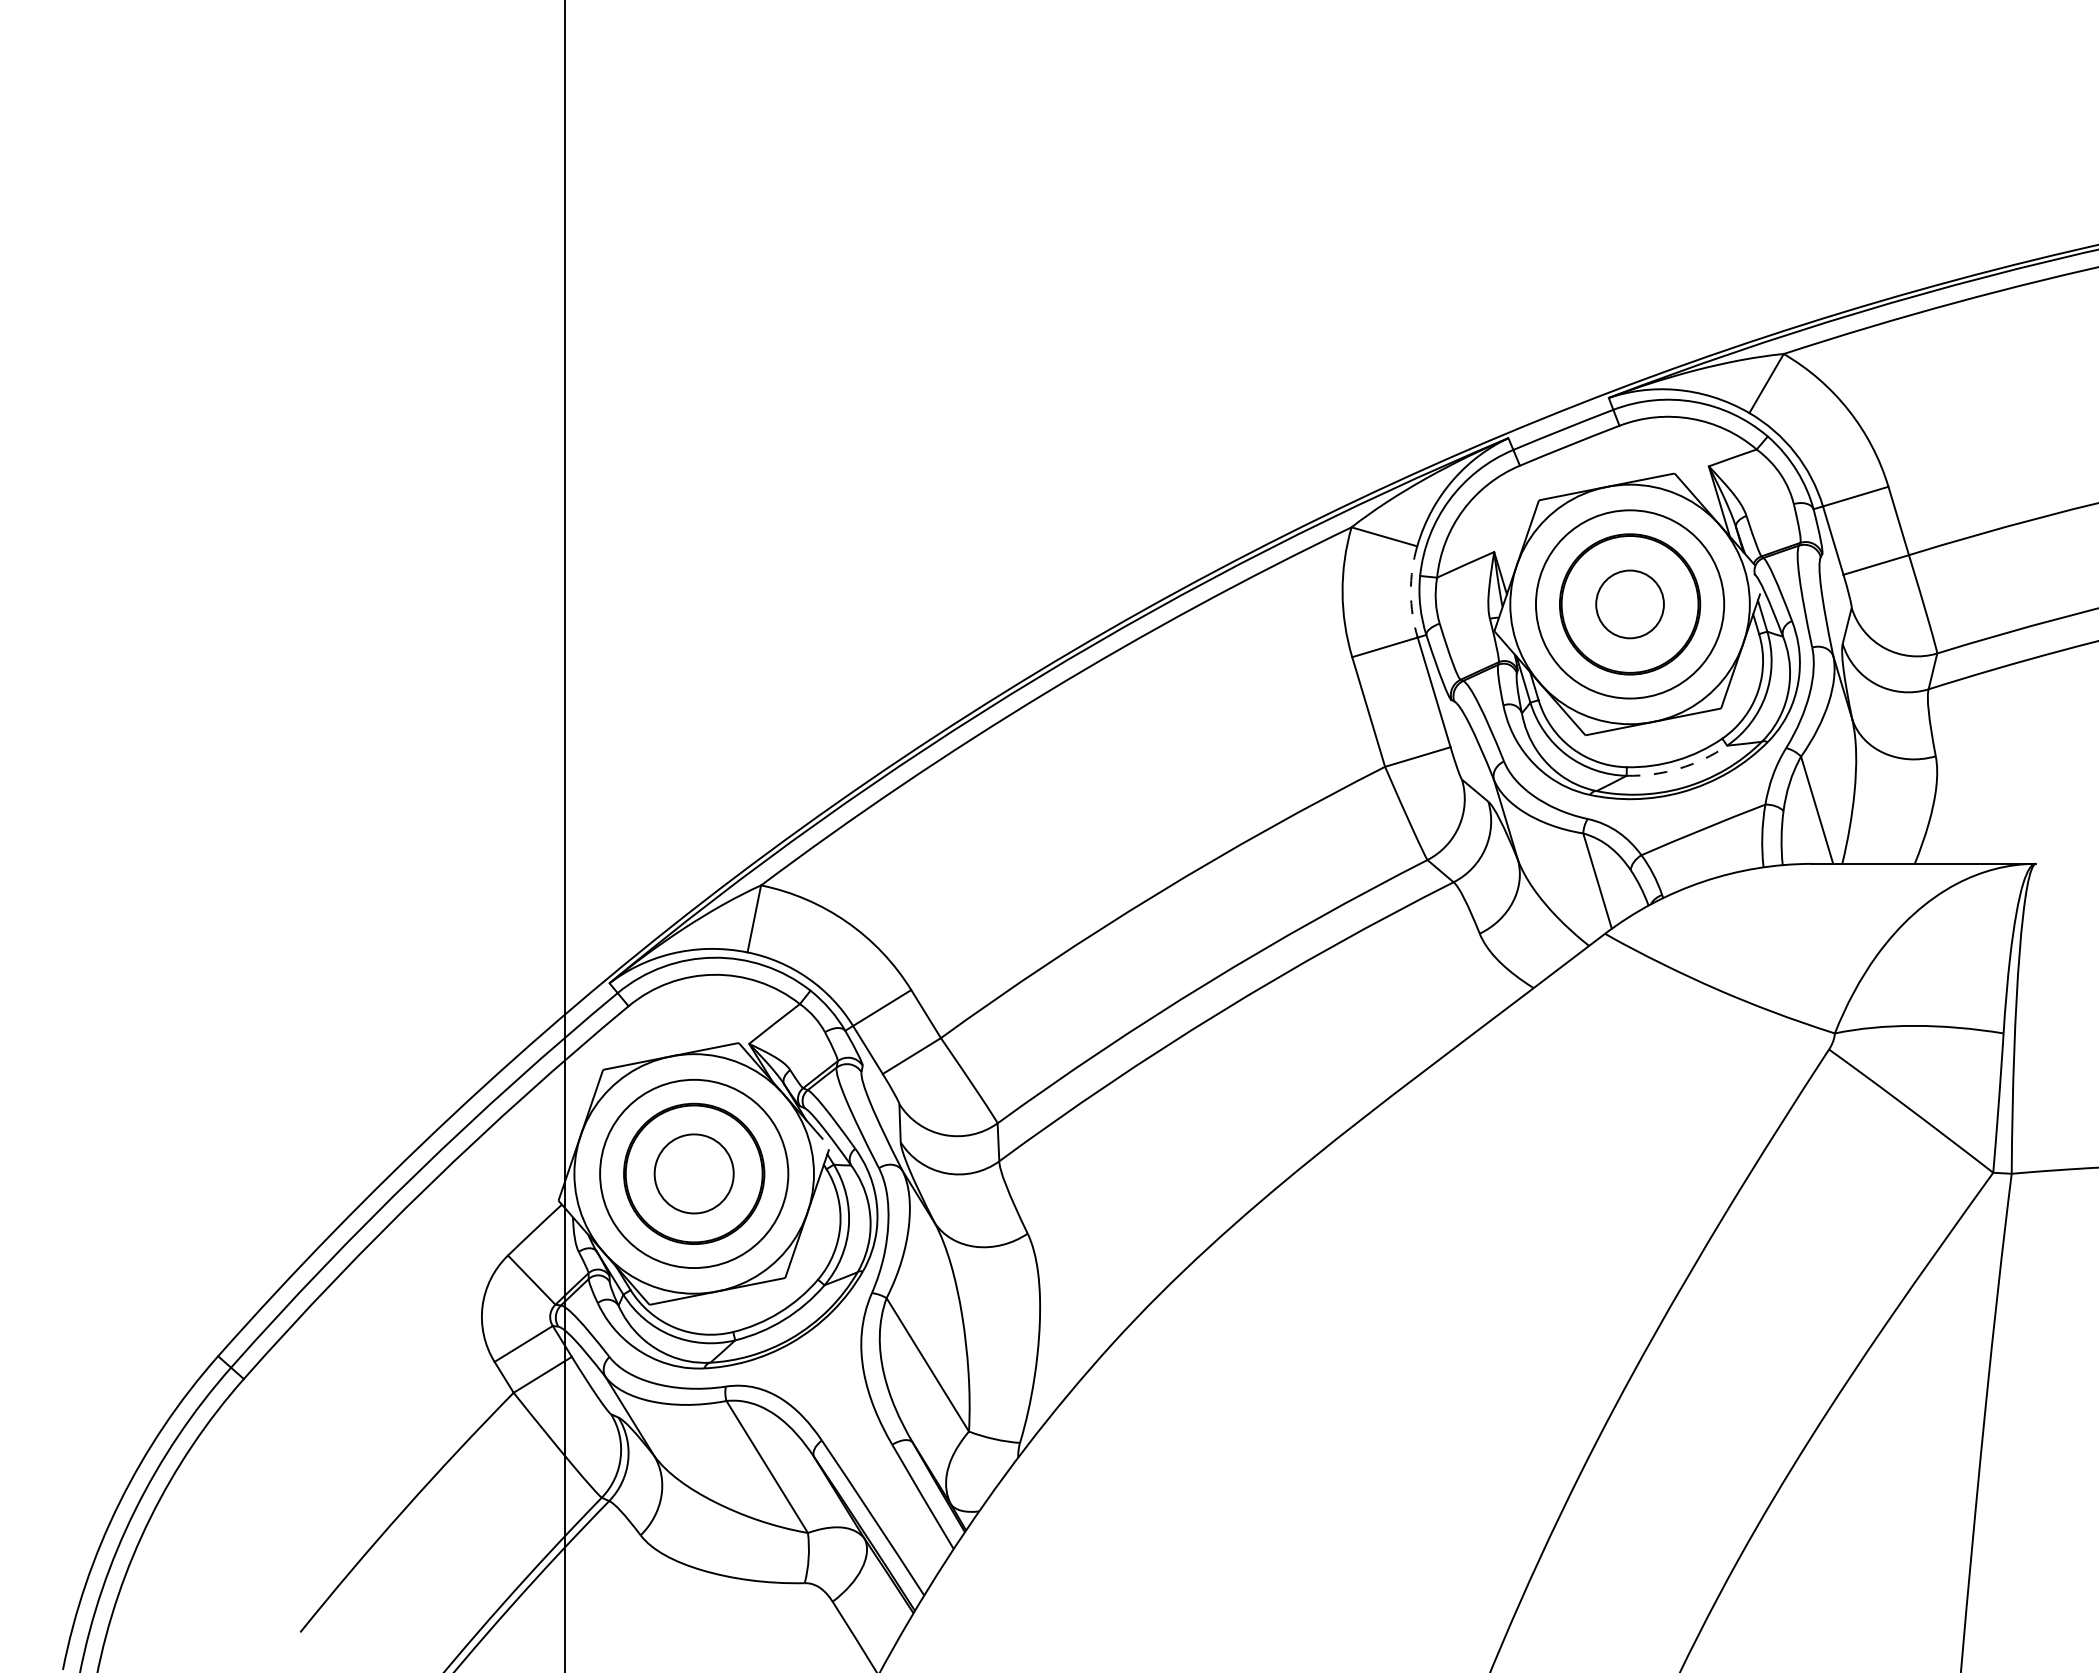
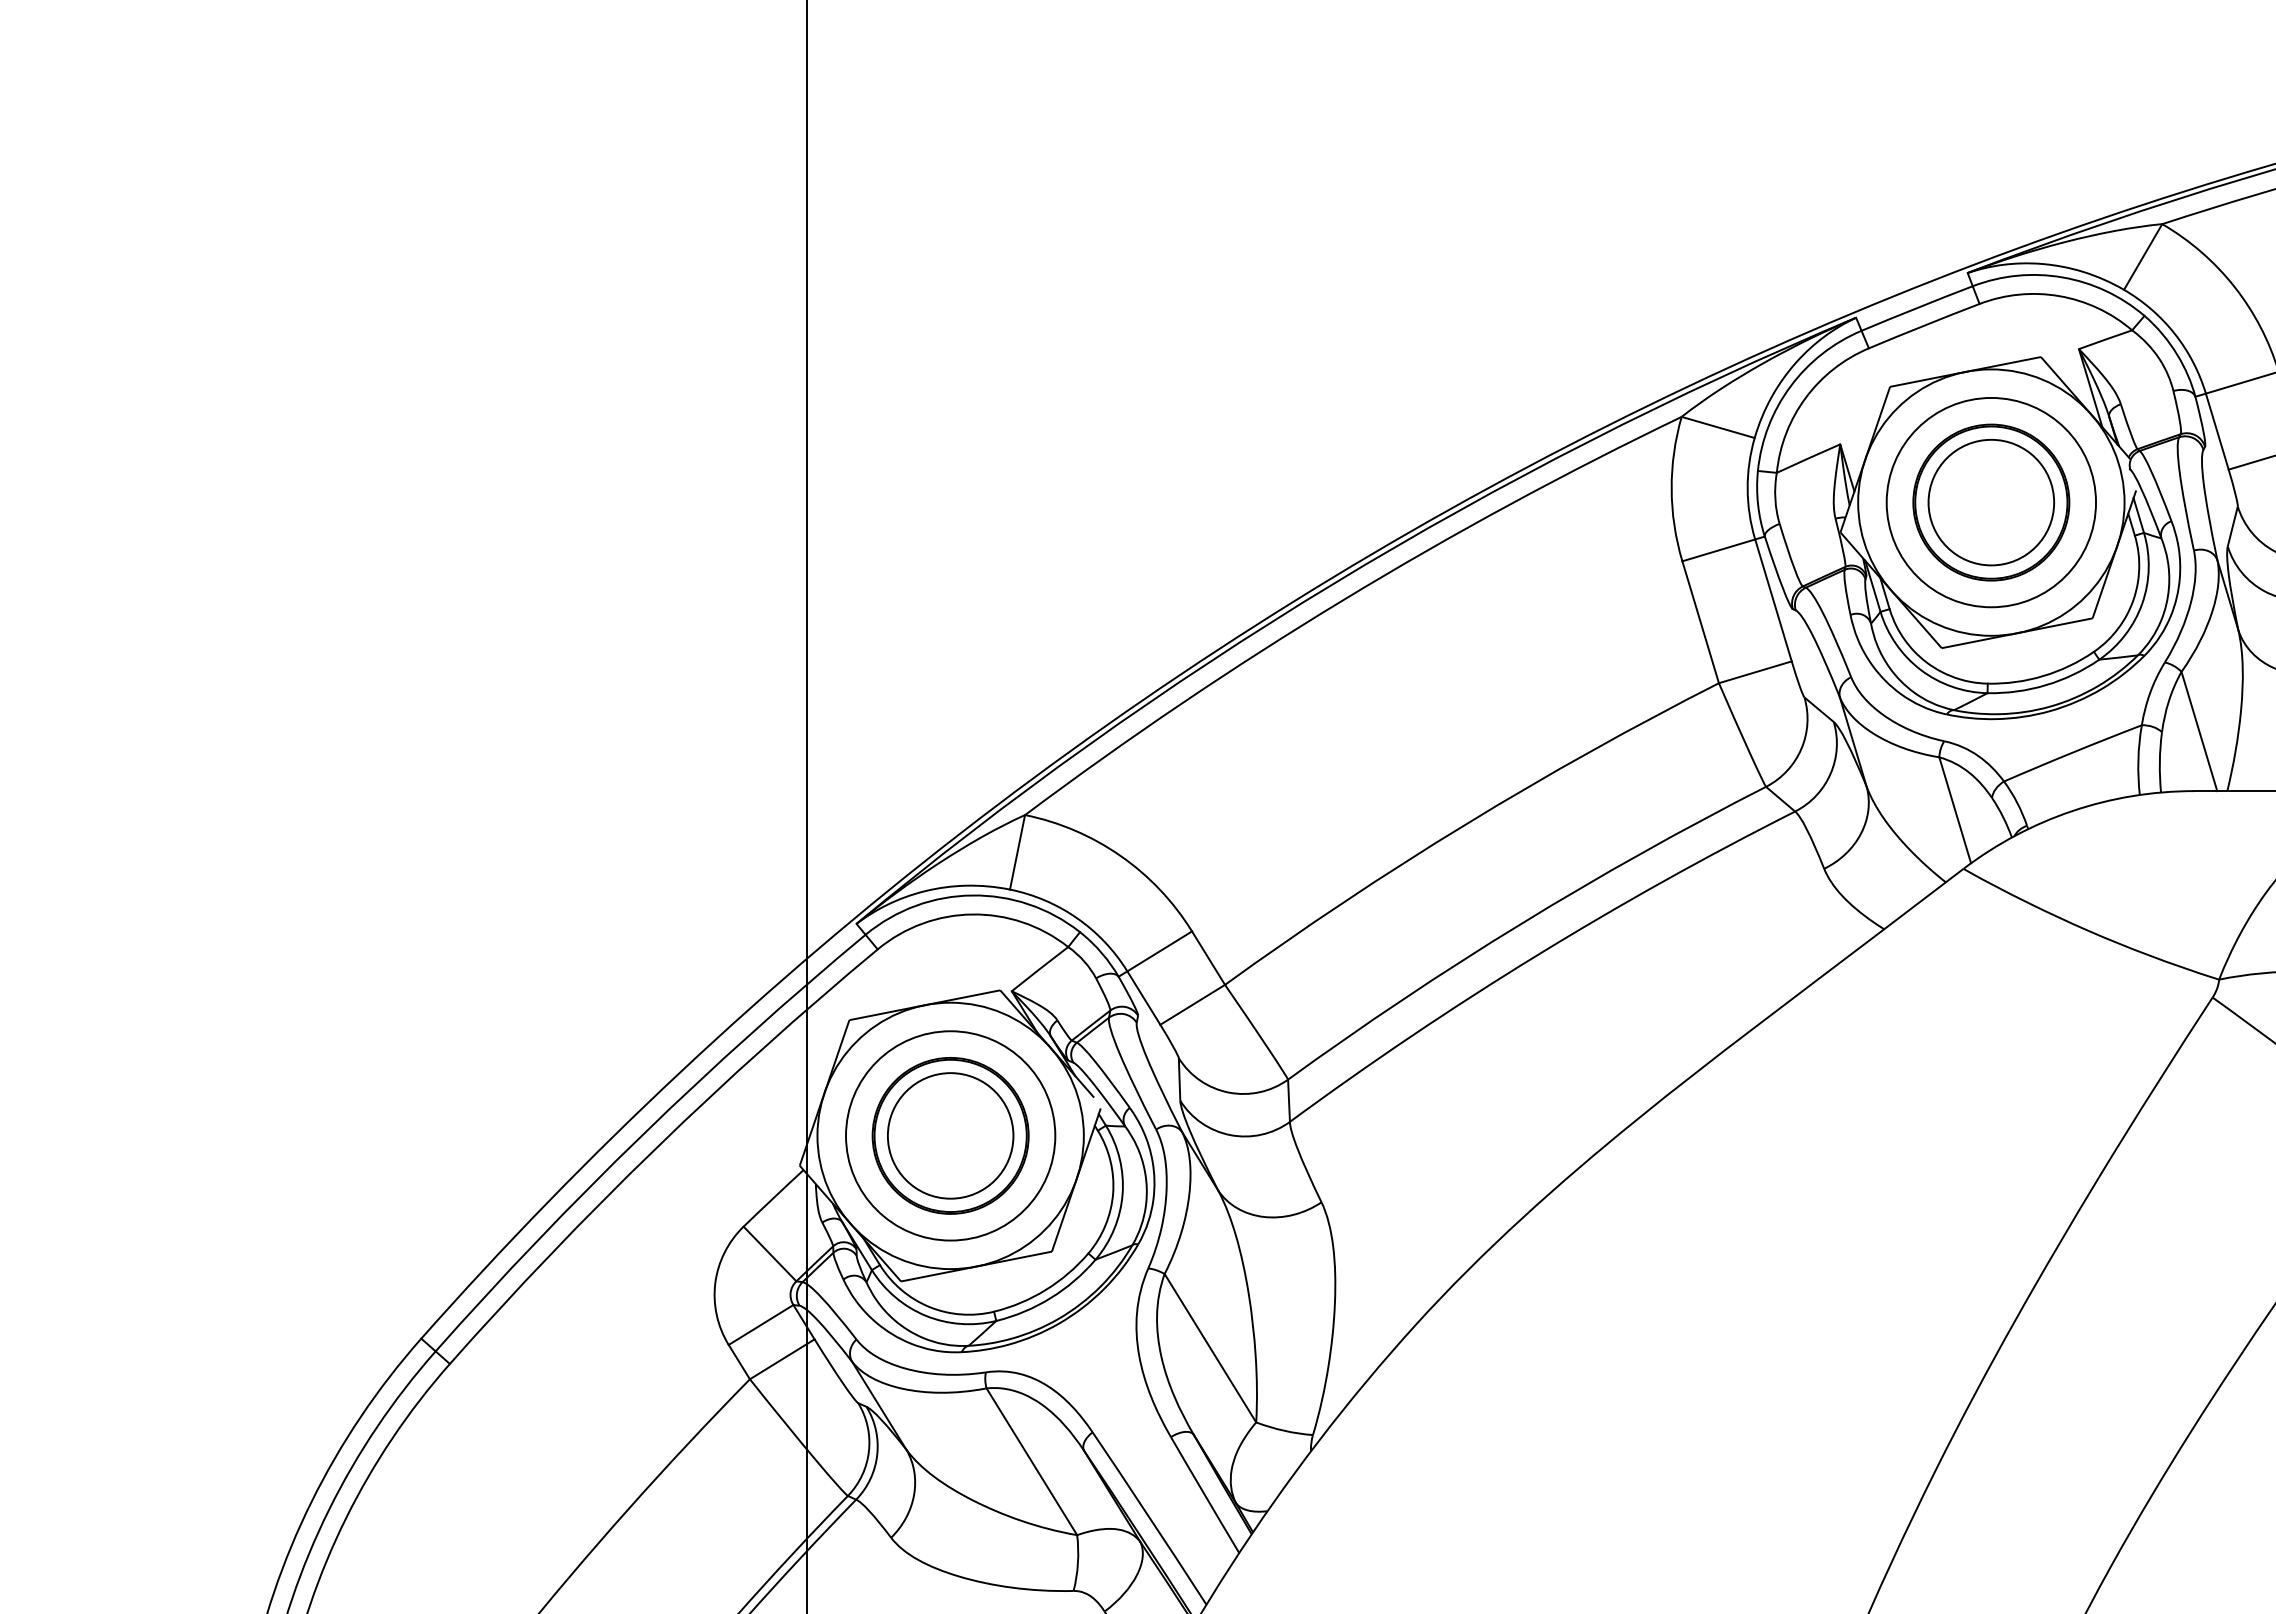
arc: (1410, 591) -> (1747, 488), dashed -> solid
circle: (1629, 603) -> (1990, 501), size x1.67
arc: (1679, 768) -> (2046, 685), dashed -> solid
circle: (693, 1173) -> (949, 1135), size x1.43

